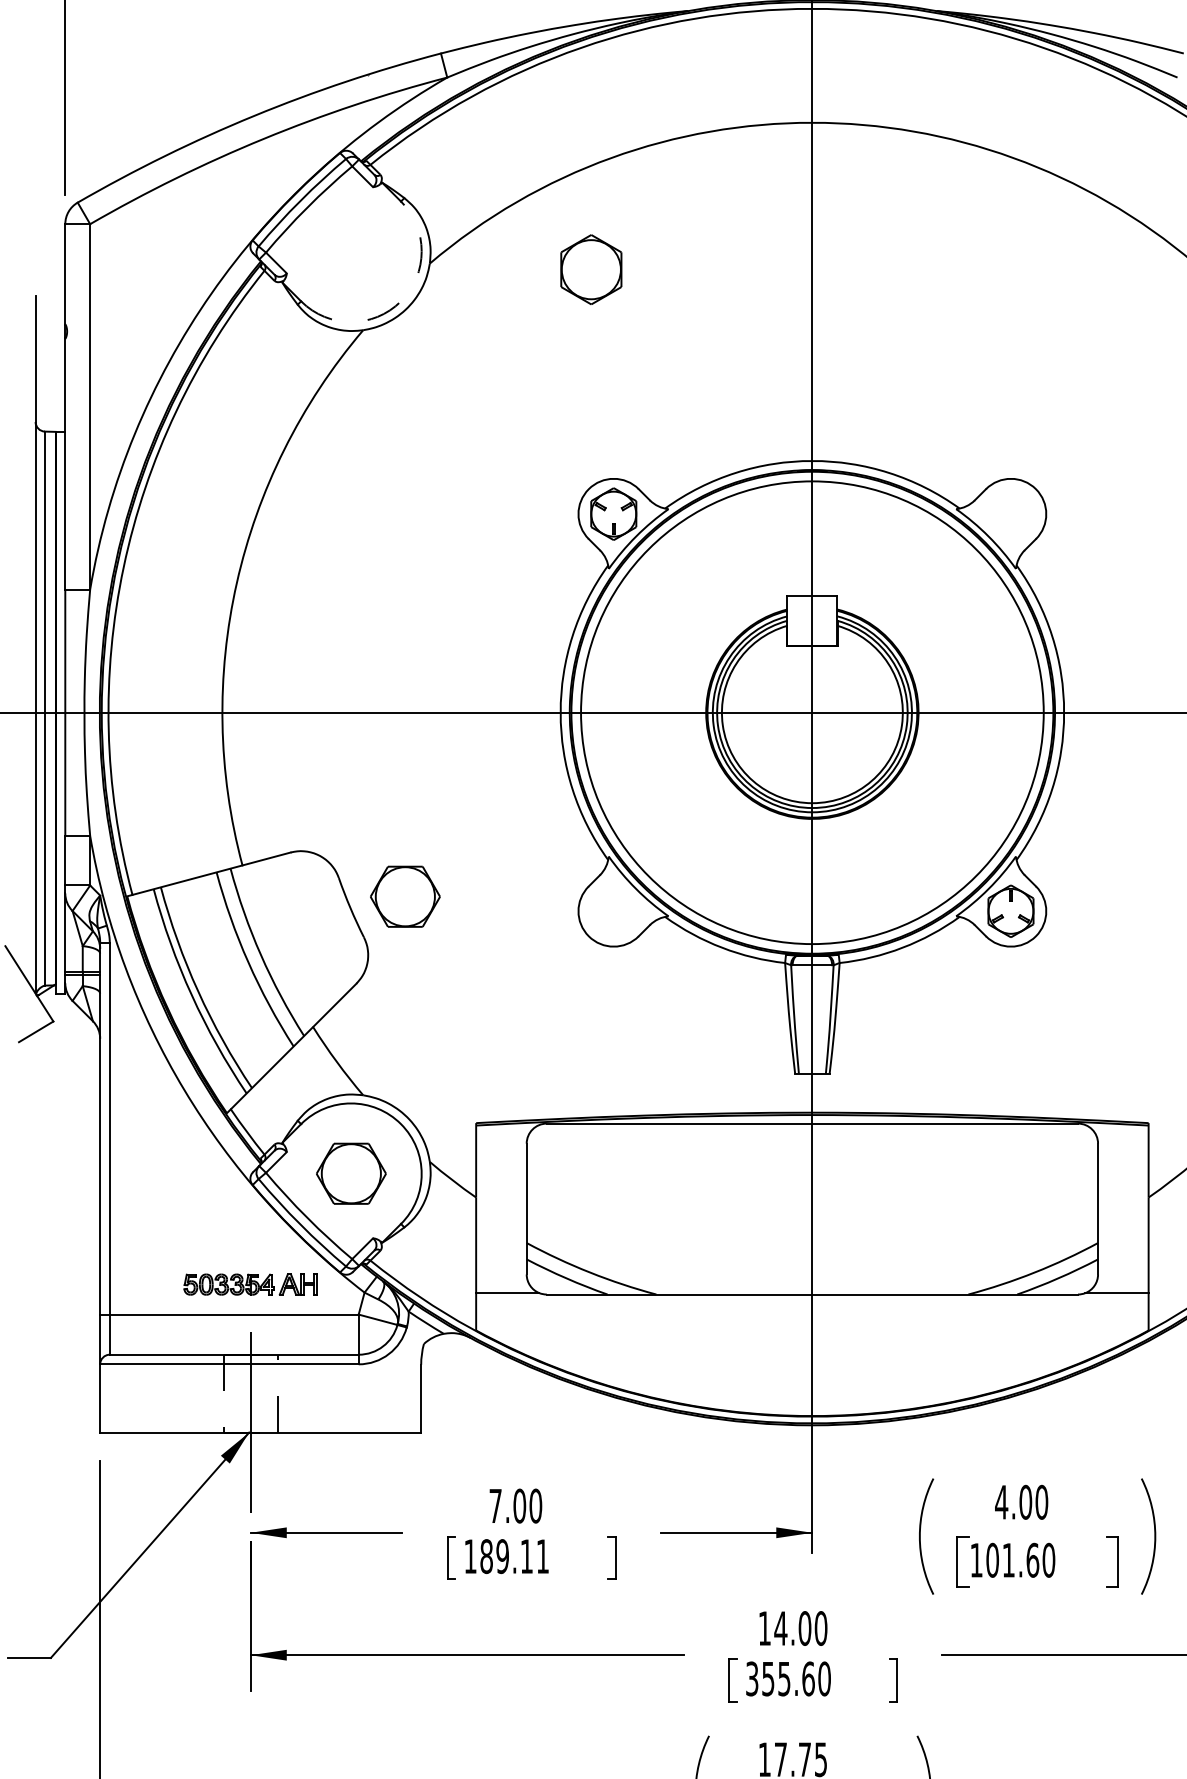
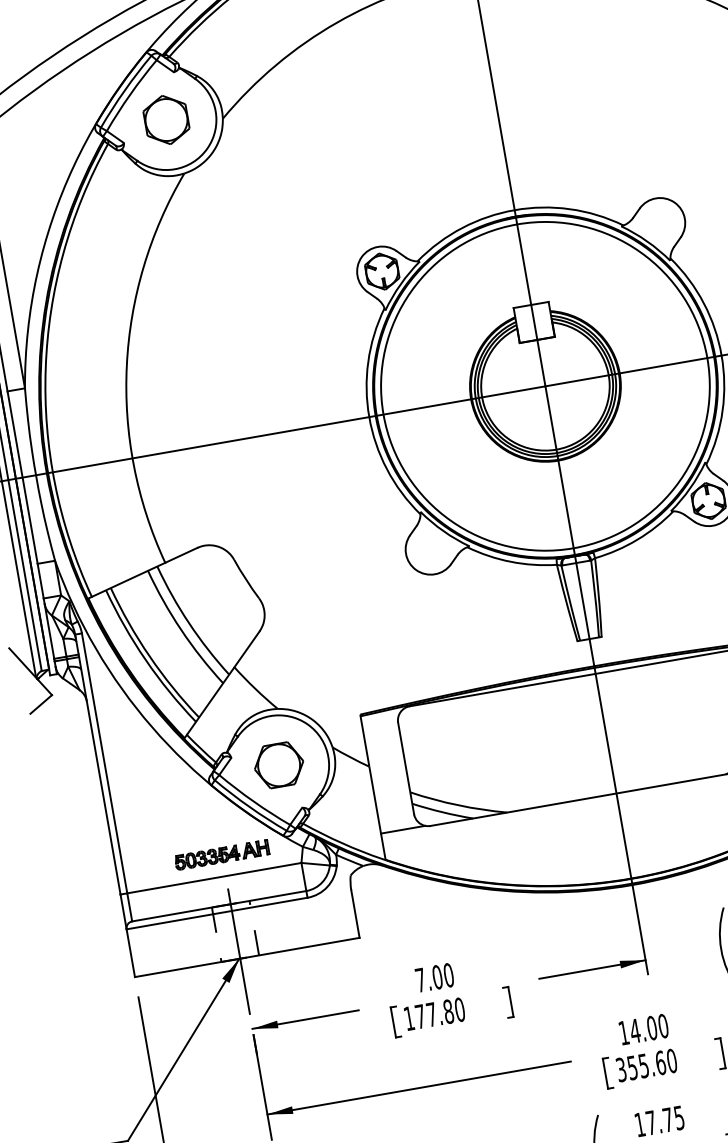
part: (591, 269) -> (166, 119), moved
arc: (401, 301) -> (207, 148), dashed -> solid
part: (405, 896) -> (283, 564), removed
text: (514, 1556) -> (440, 1013), 189.11 -> 177.80

